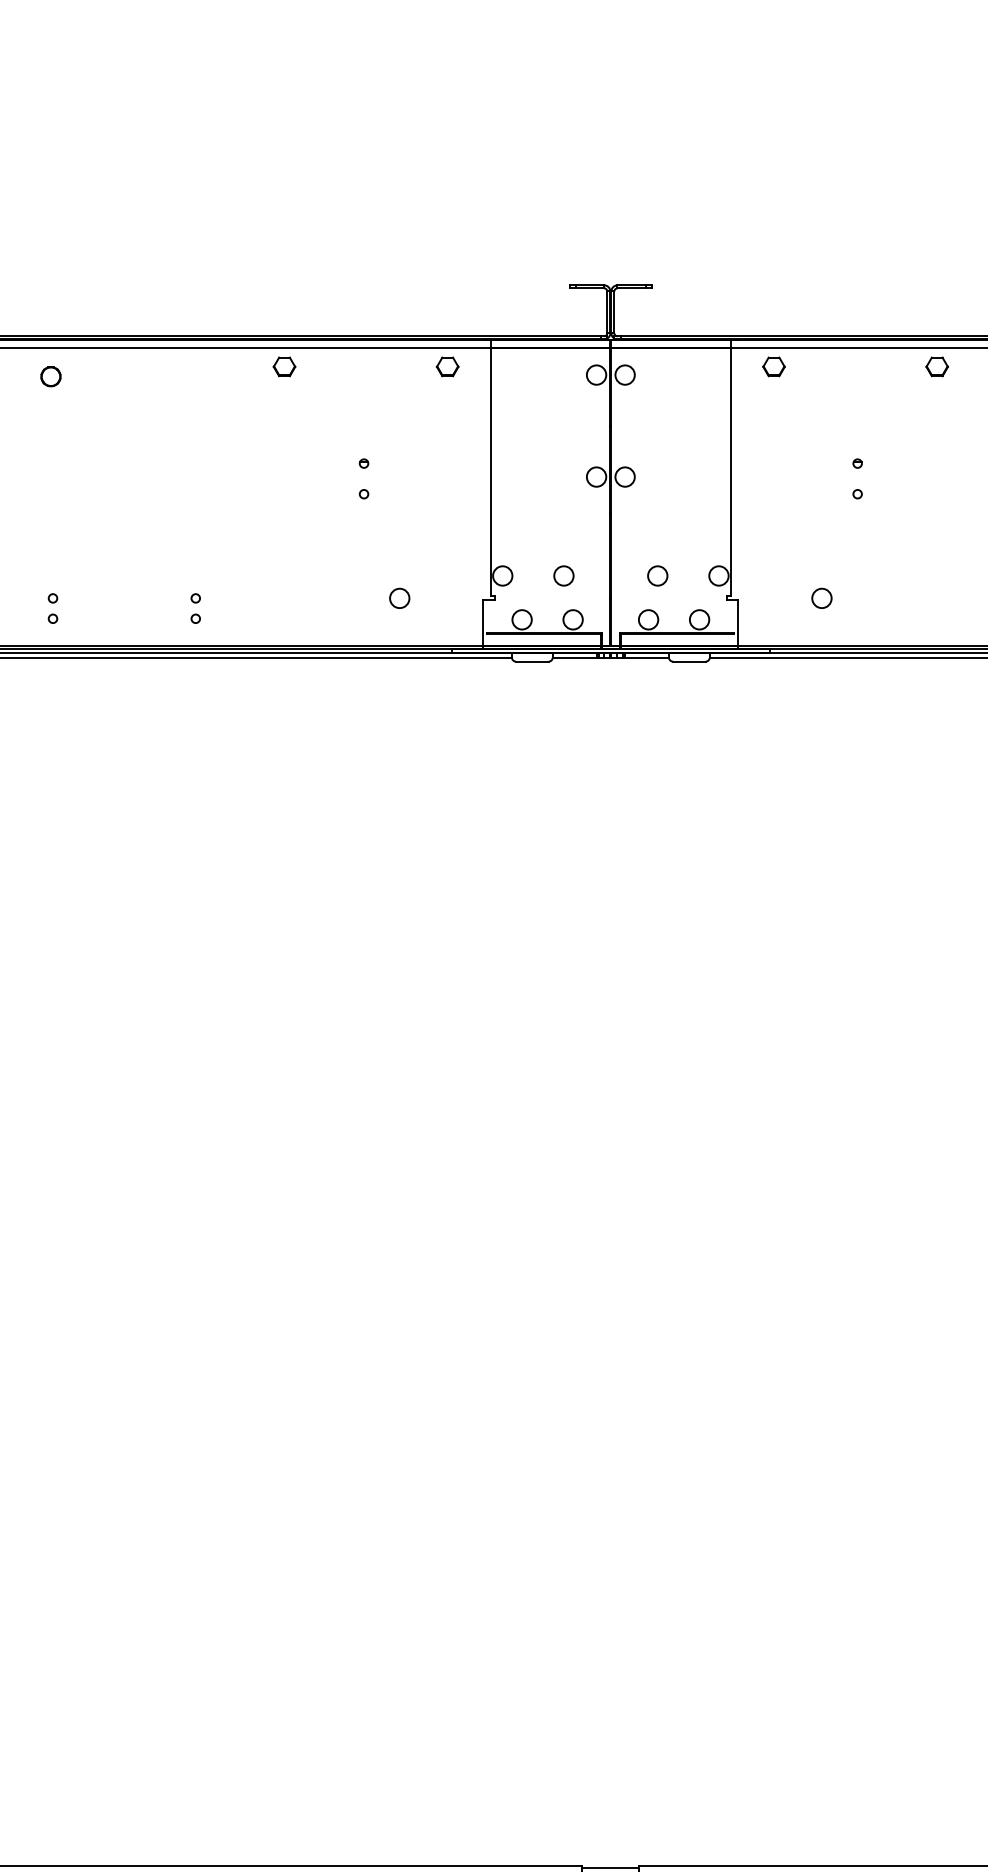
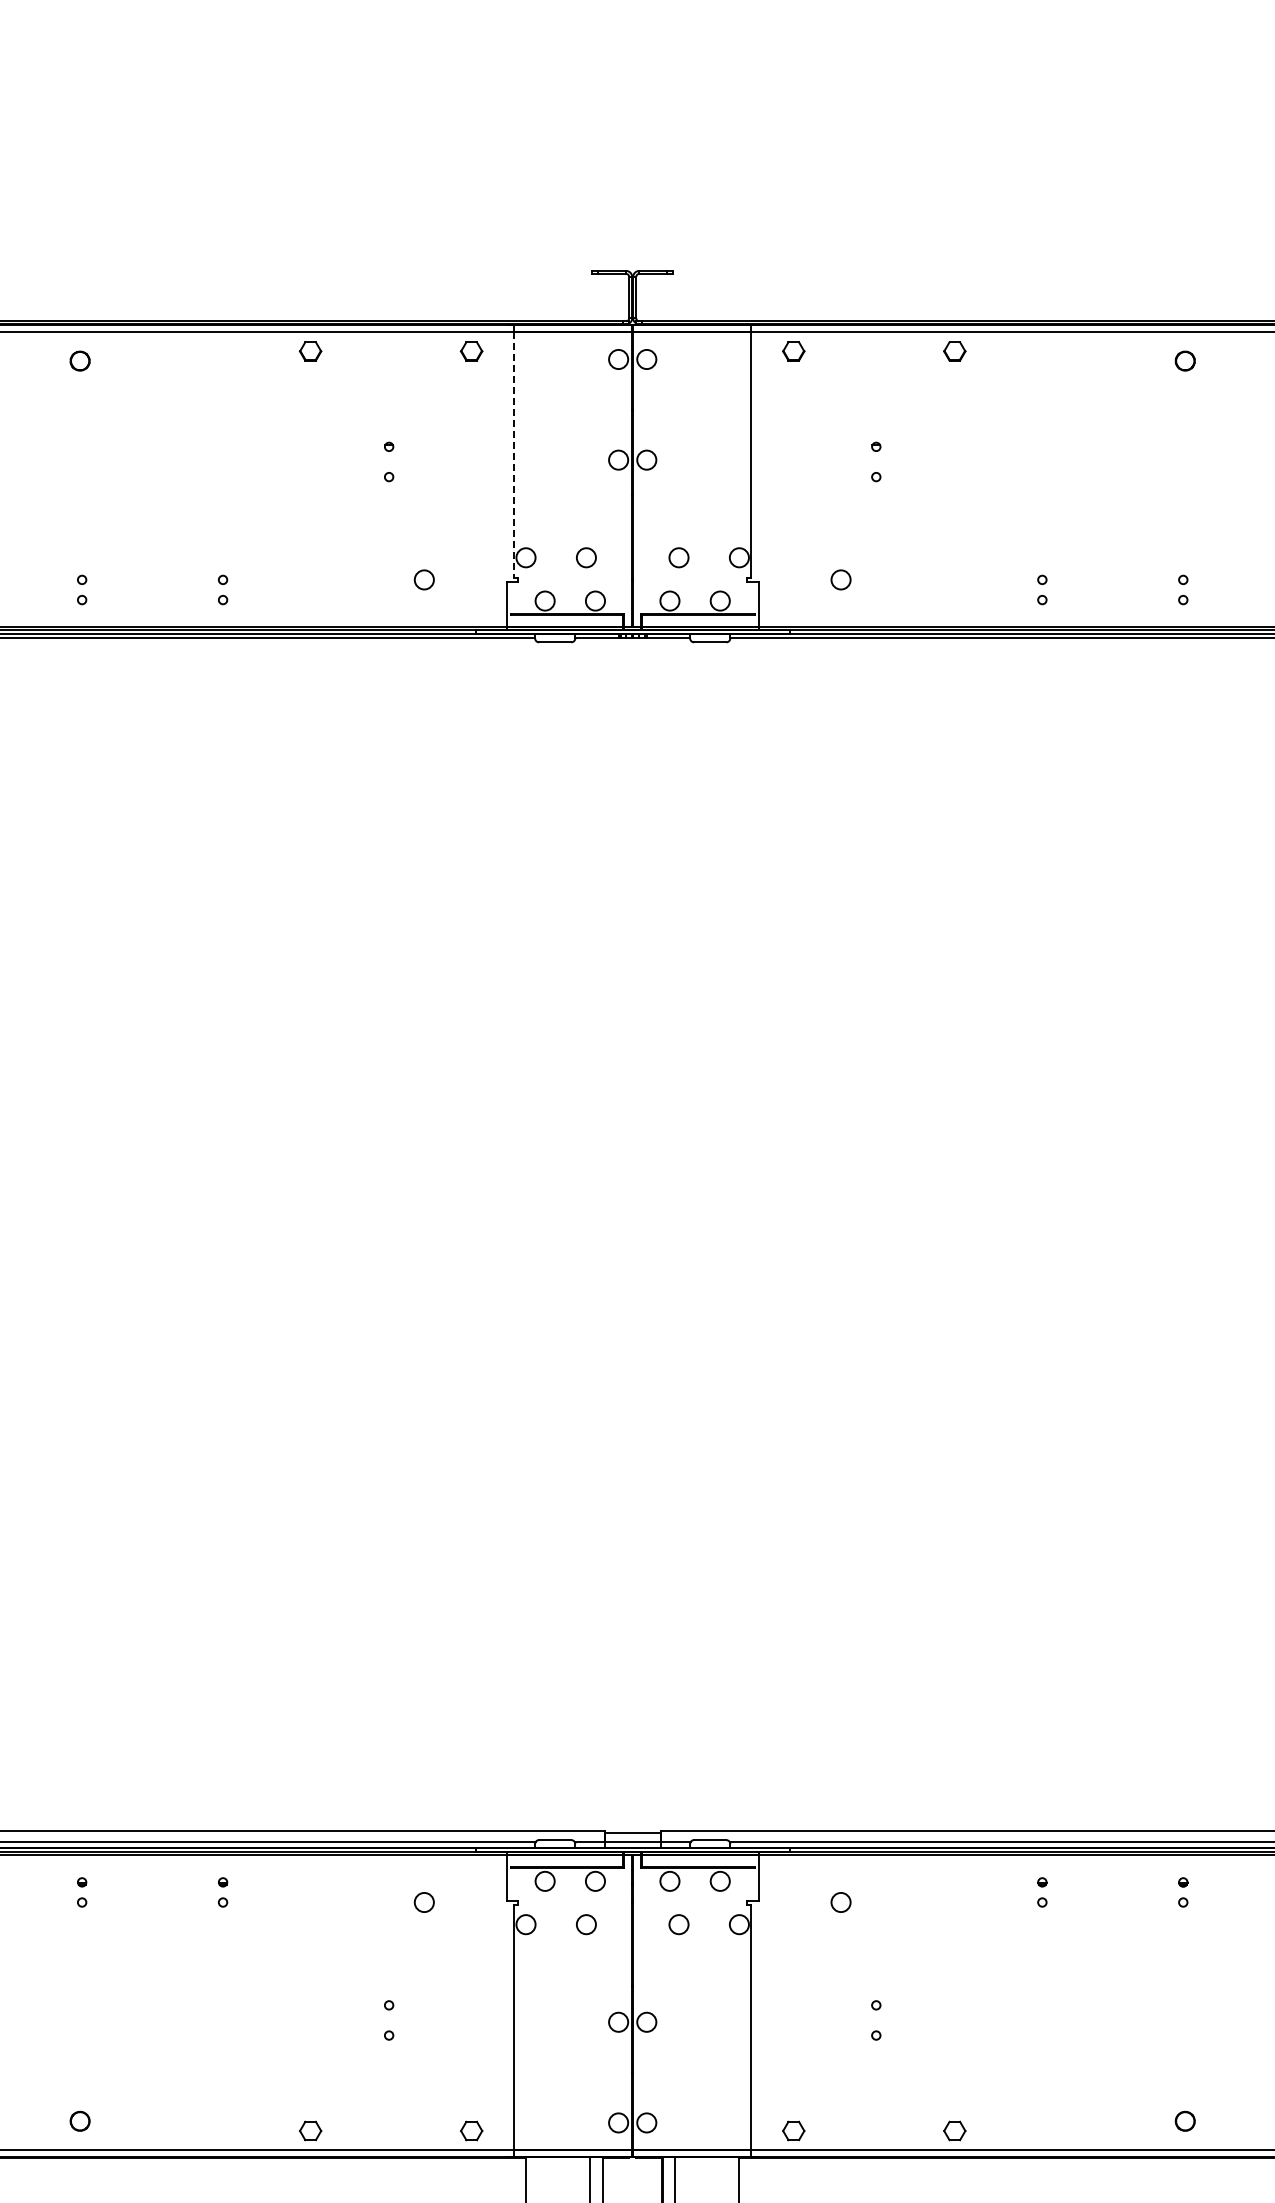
line: (490, 472) -> (513, 455), solid -> dashed

